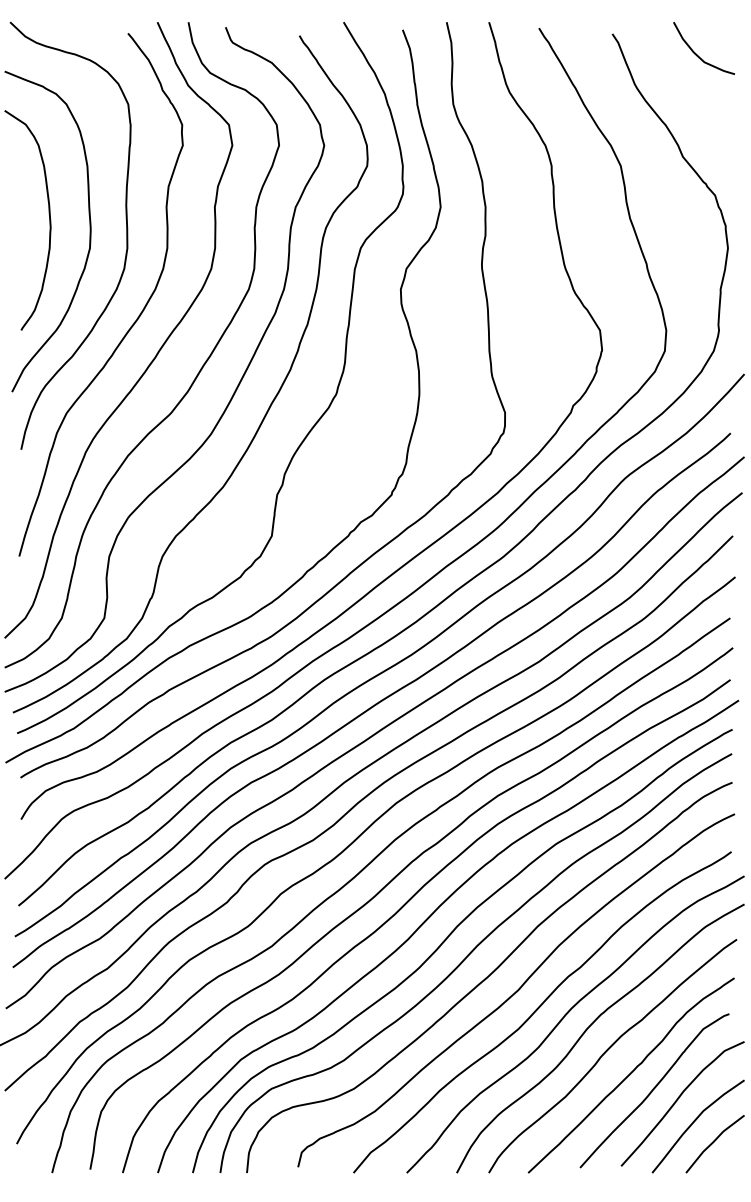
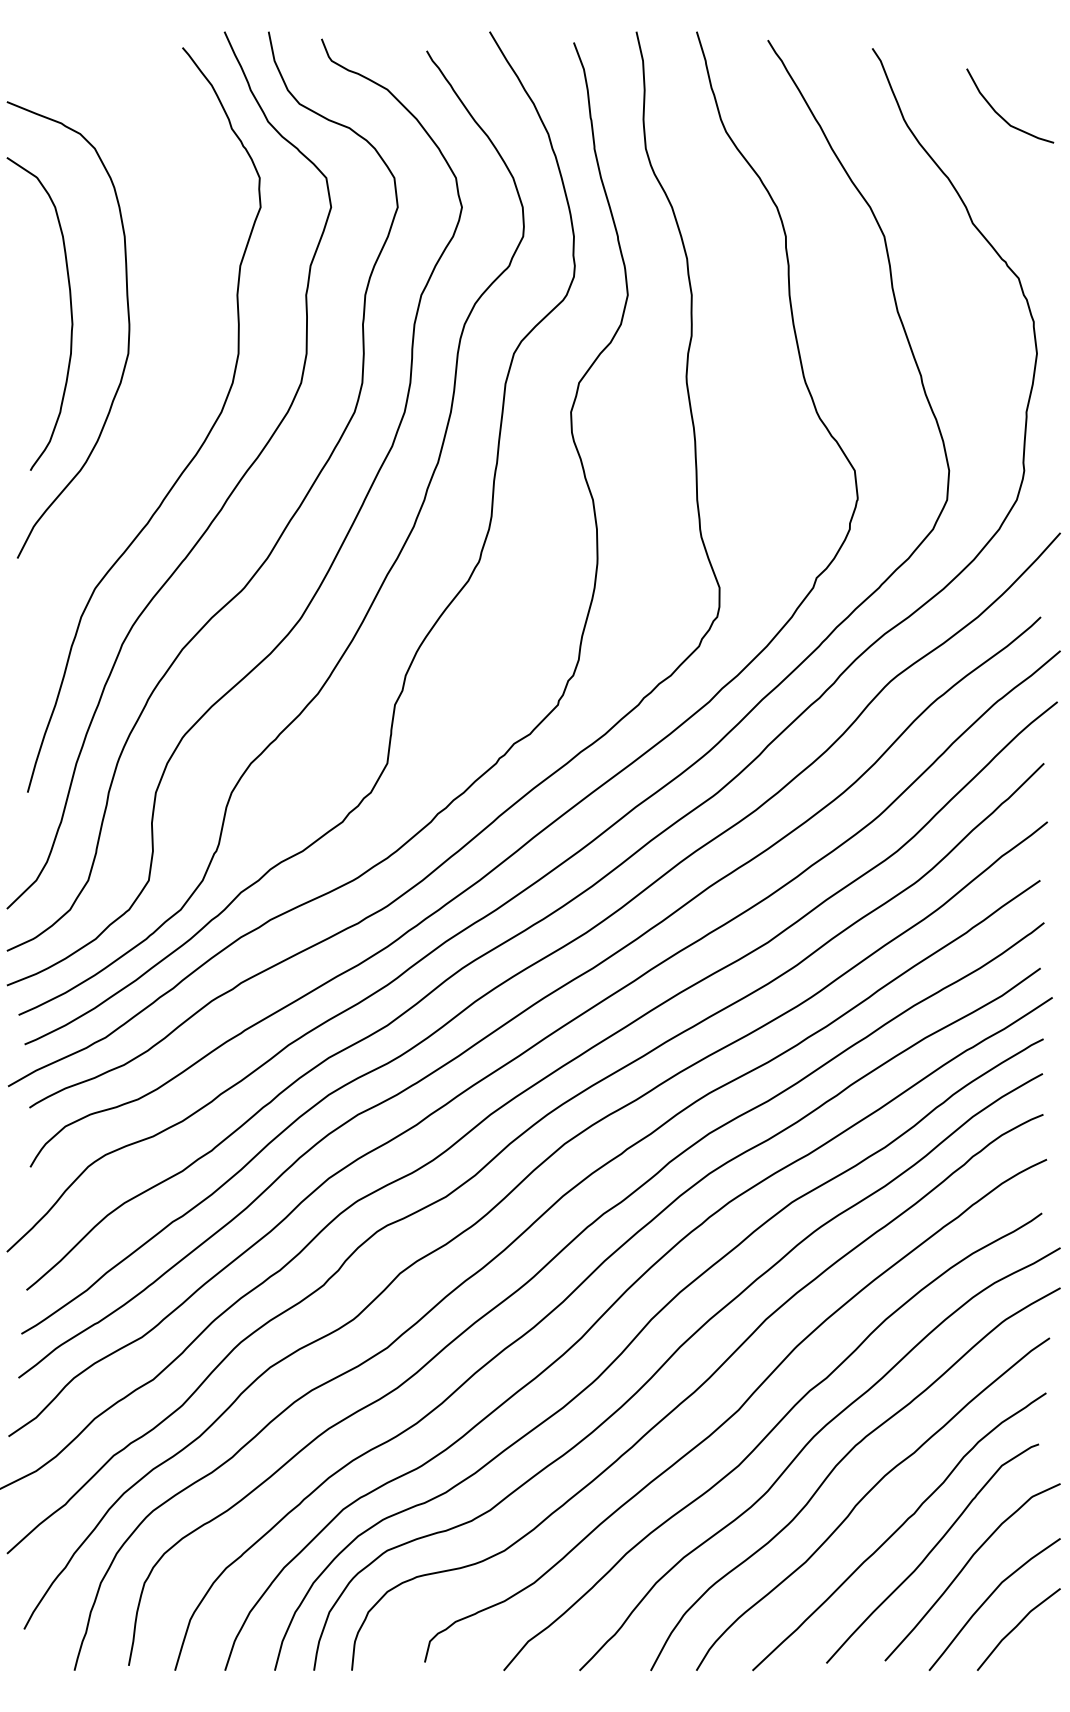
curve: (697, 54) -> (1000, 114), moved
curve: (126, 235) -> (180, 335), removed

